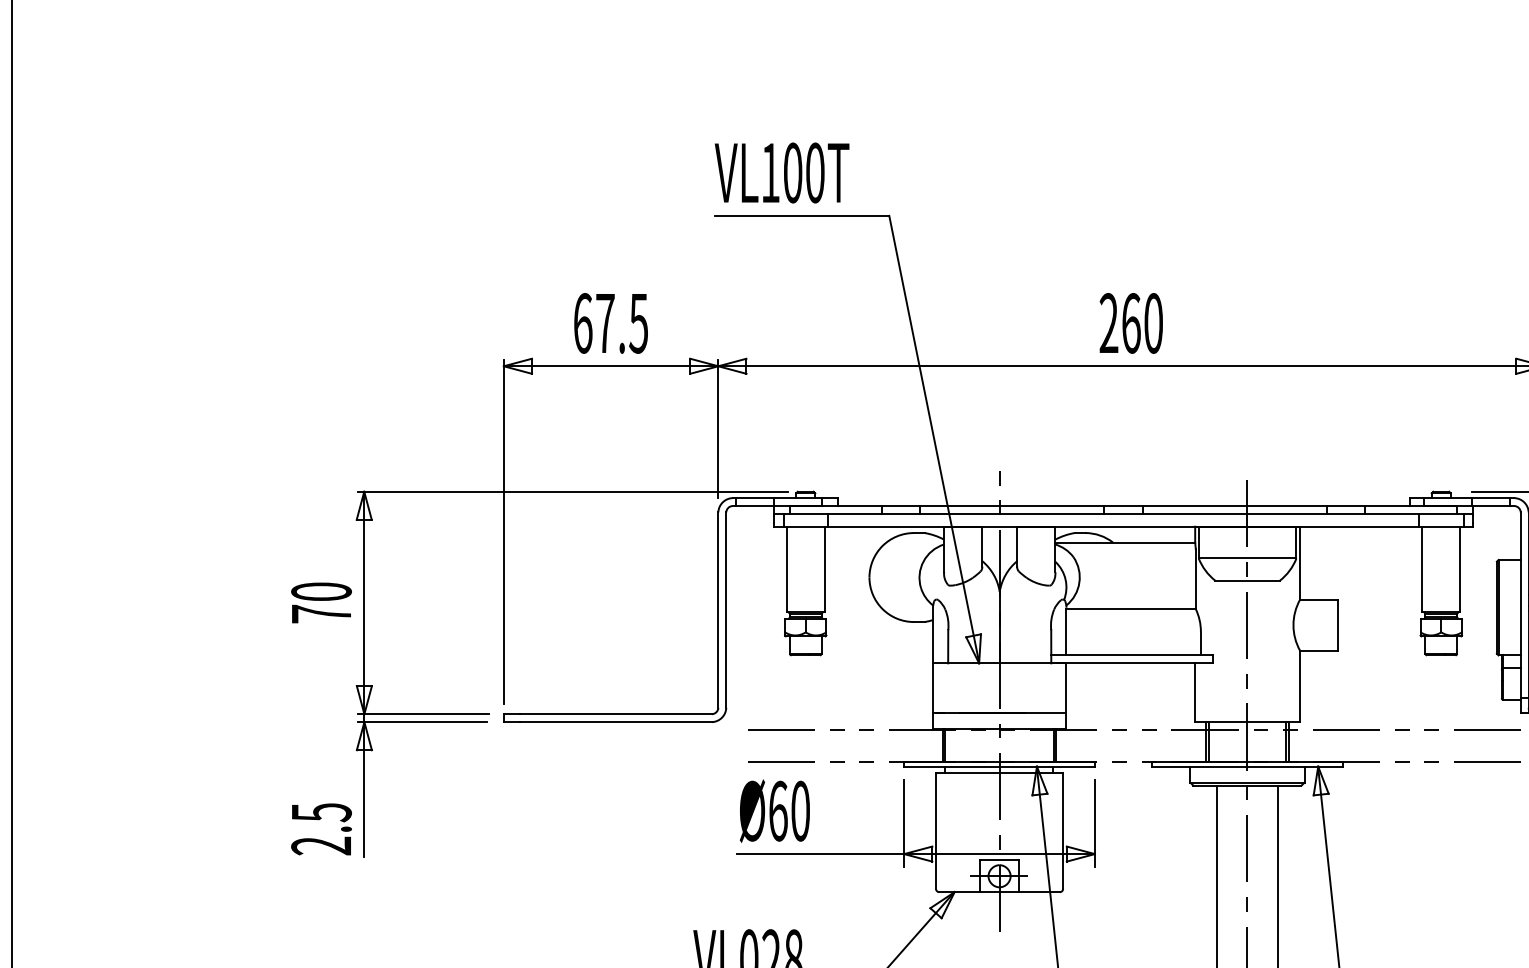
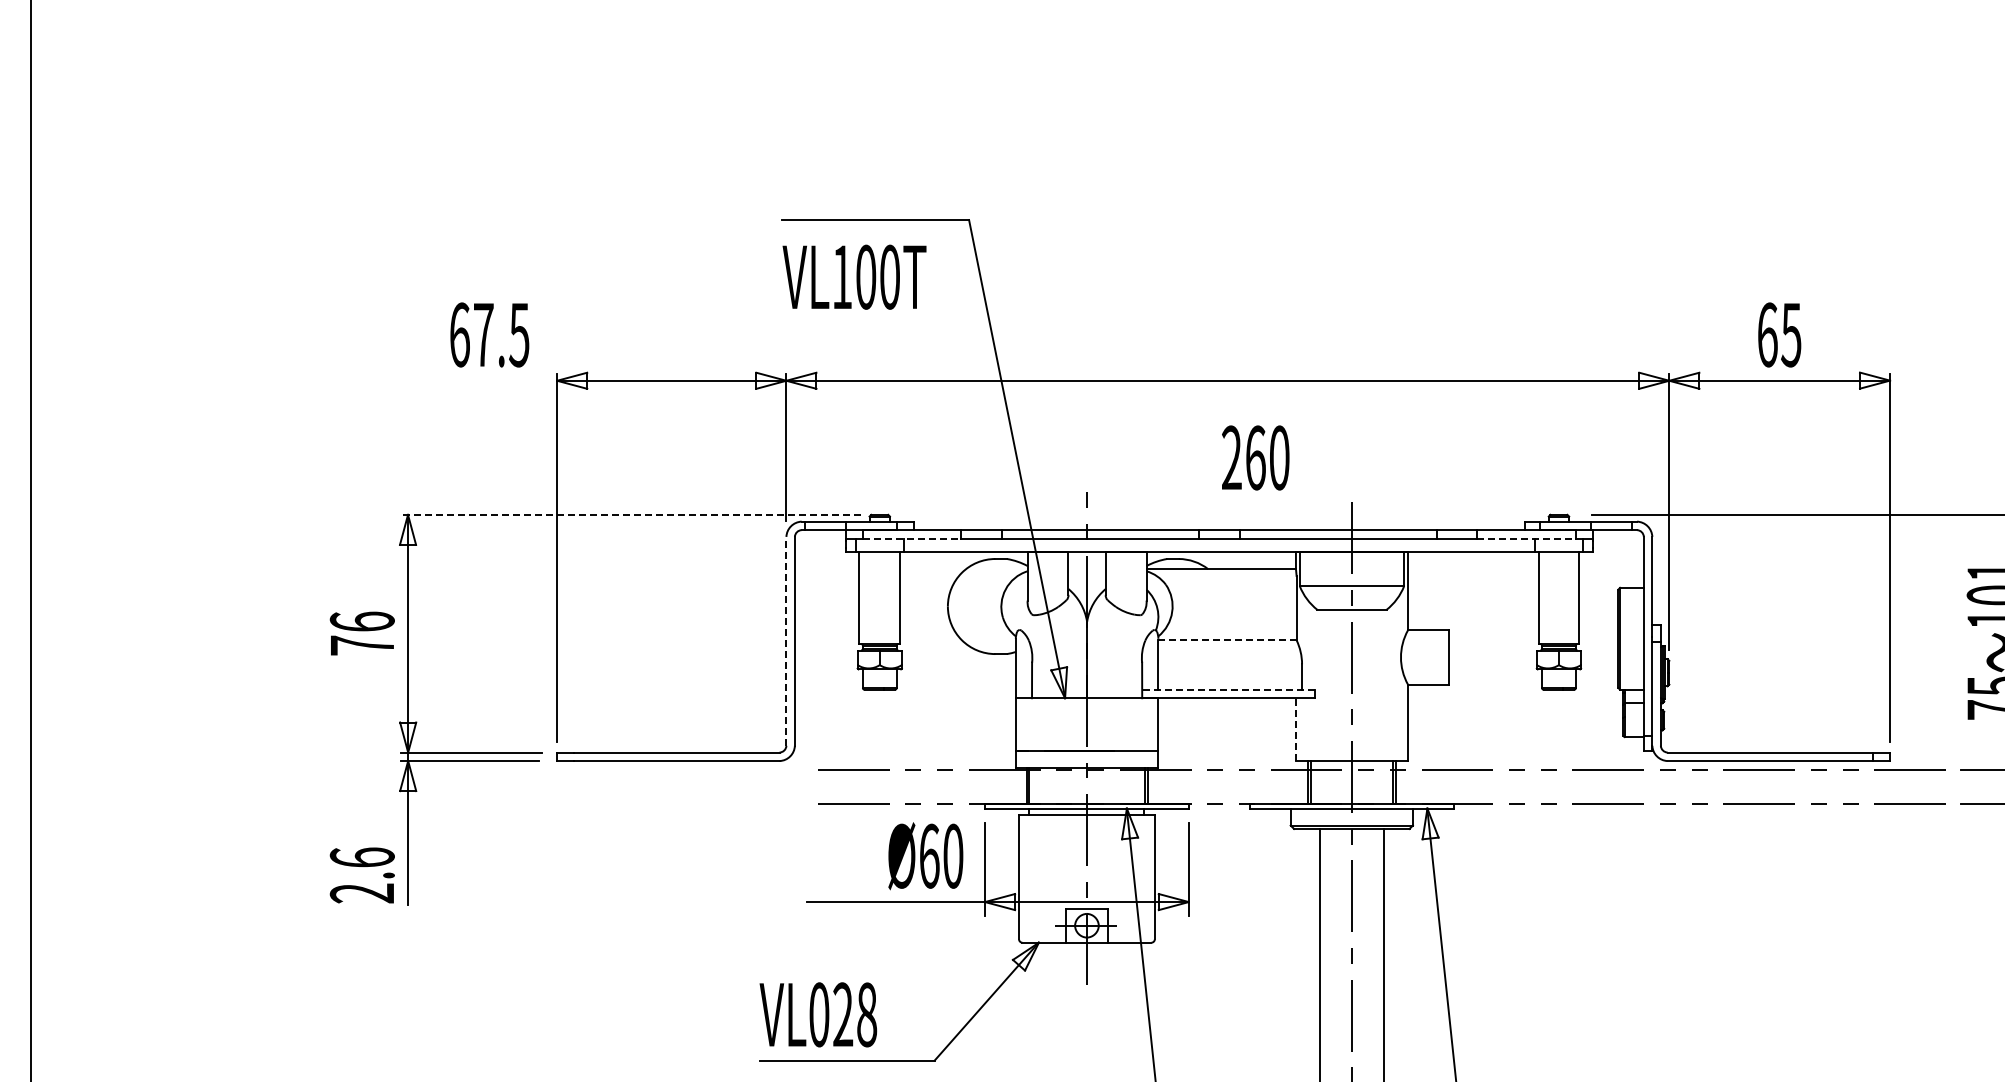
text: (782, 172) -> (854, 276), moved
text: (610, 322) -> (489, 334), moved
text: (1131, 322) -> (1255, 457), moved
line: (572, 491) -> (630, 514), solid -> dashed
line: (836, 513) -> (912, 538), solid -> dashed
line: (1411, 513) -> (1527, 538), solid -> dashed
text: (320, 591) -> (361, 621), 70 -> 76
line: (718, 609) -> (786, 640), solid -> dashed
line: (1131, 609) -> (1227, 640), solid -> dashed
line: (1132, 655) -> (1228, 689), solid -> dashed
line: (1194, 692) -> (1295, 729), solid -> dashed
text: (774, 811) -> (925, 856), moved
text: (320, 812) -> (361, 857), 2.5 -> 2.6

